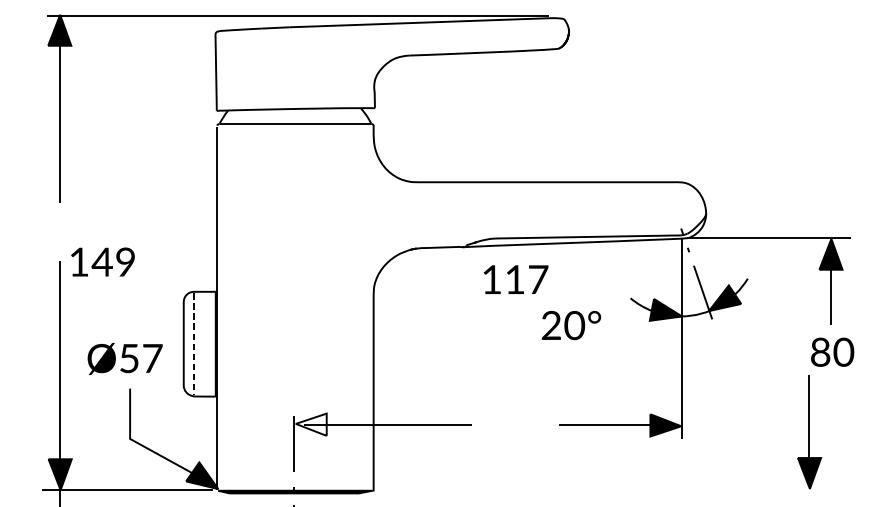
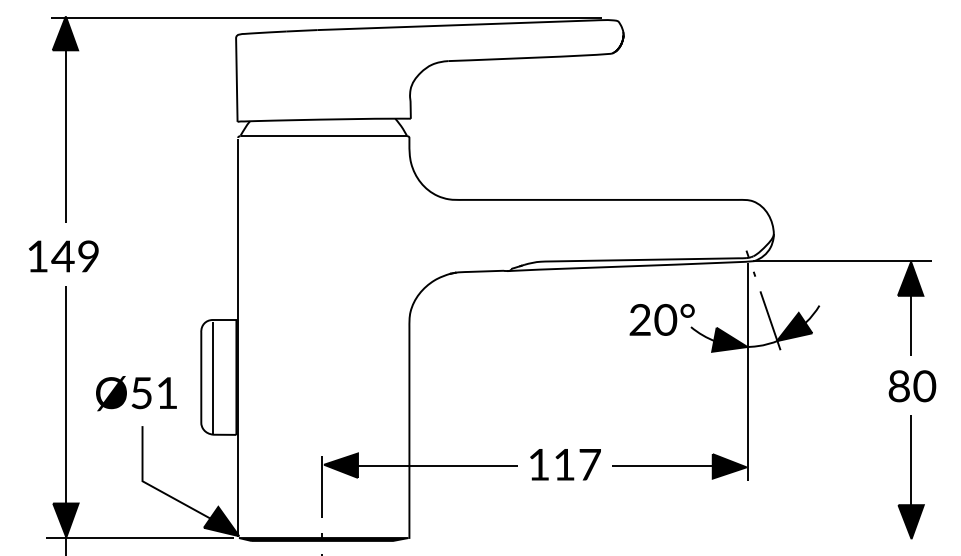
text: (102, 262) -> (63, 256), moved
text: (516, 279) -> (565, 464), moved
text: (570, 325) -> (661, 319), moved
line: (193, 344) -> (212, 377), dashed -> solid
text: (152, 357) -> (167, 392), Ø57 -> Ø51
fill: (310, 424) -> (340, 465), added
part: (808, 432) -> (910, 477), moved

